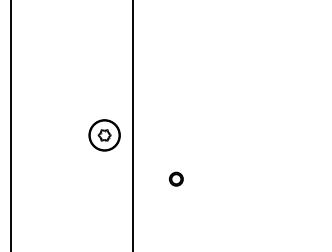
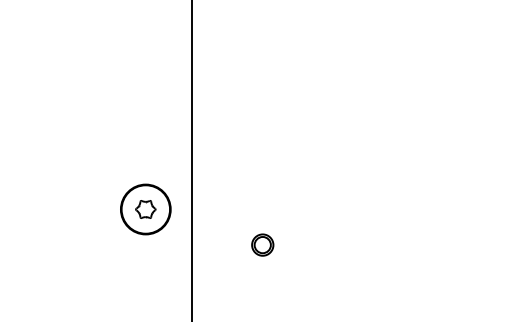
part: (104, 135) -> (145, 209), moved
circle: (176, 178) -> (262, 243), moved

